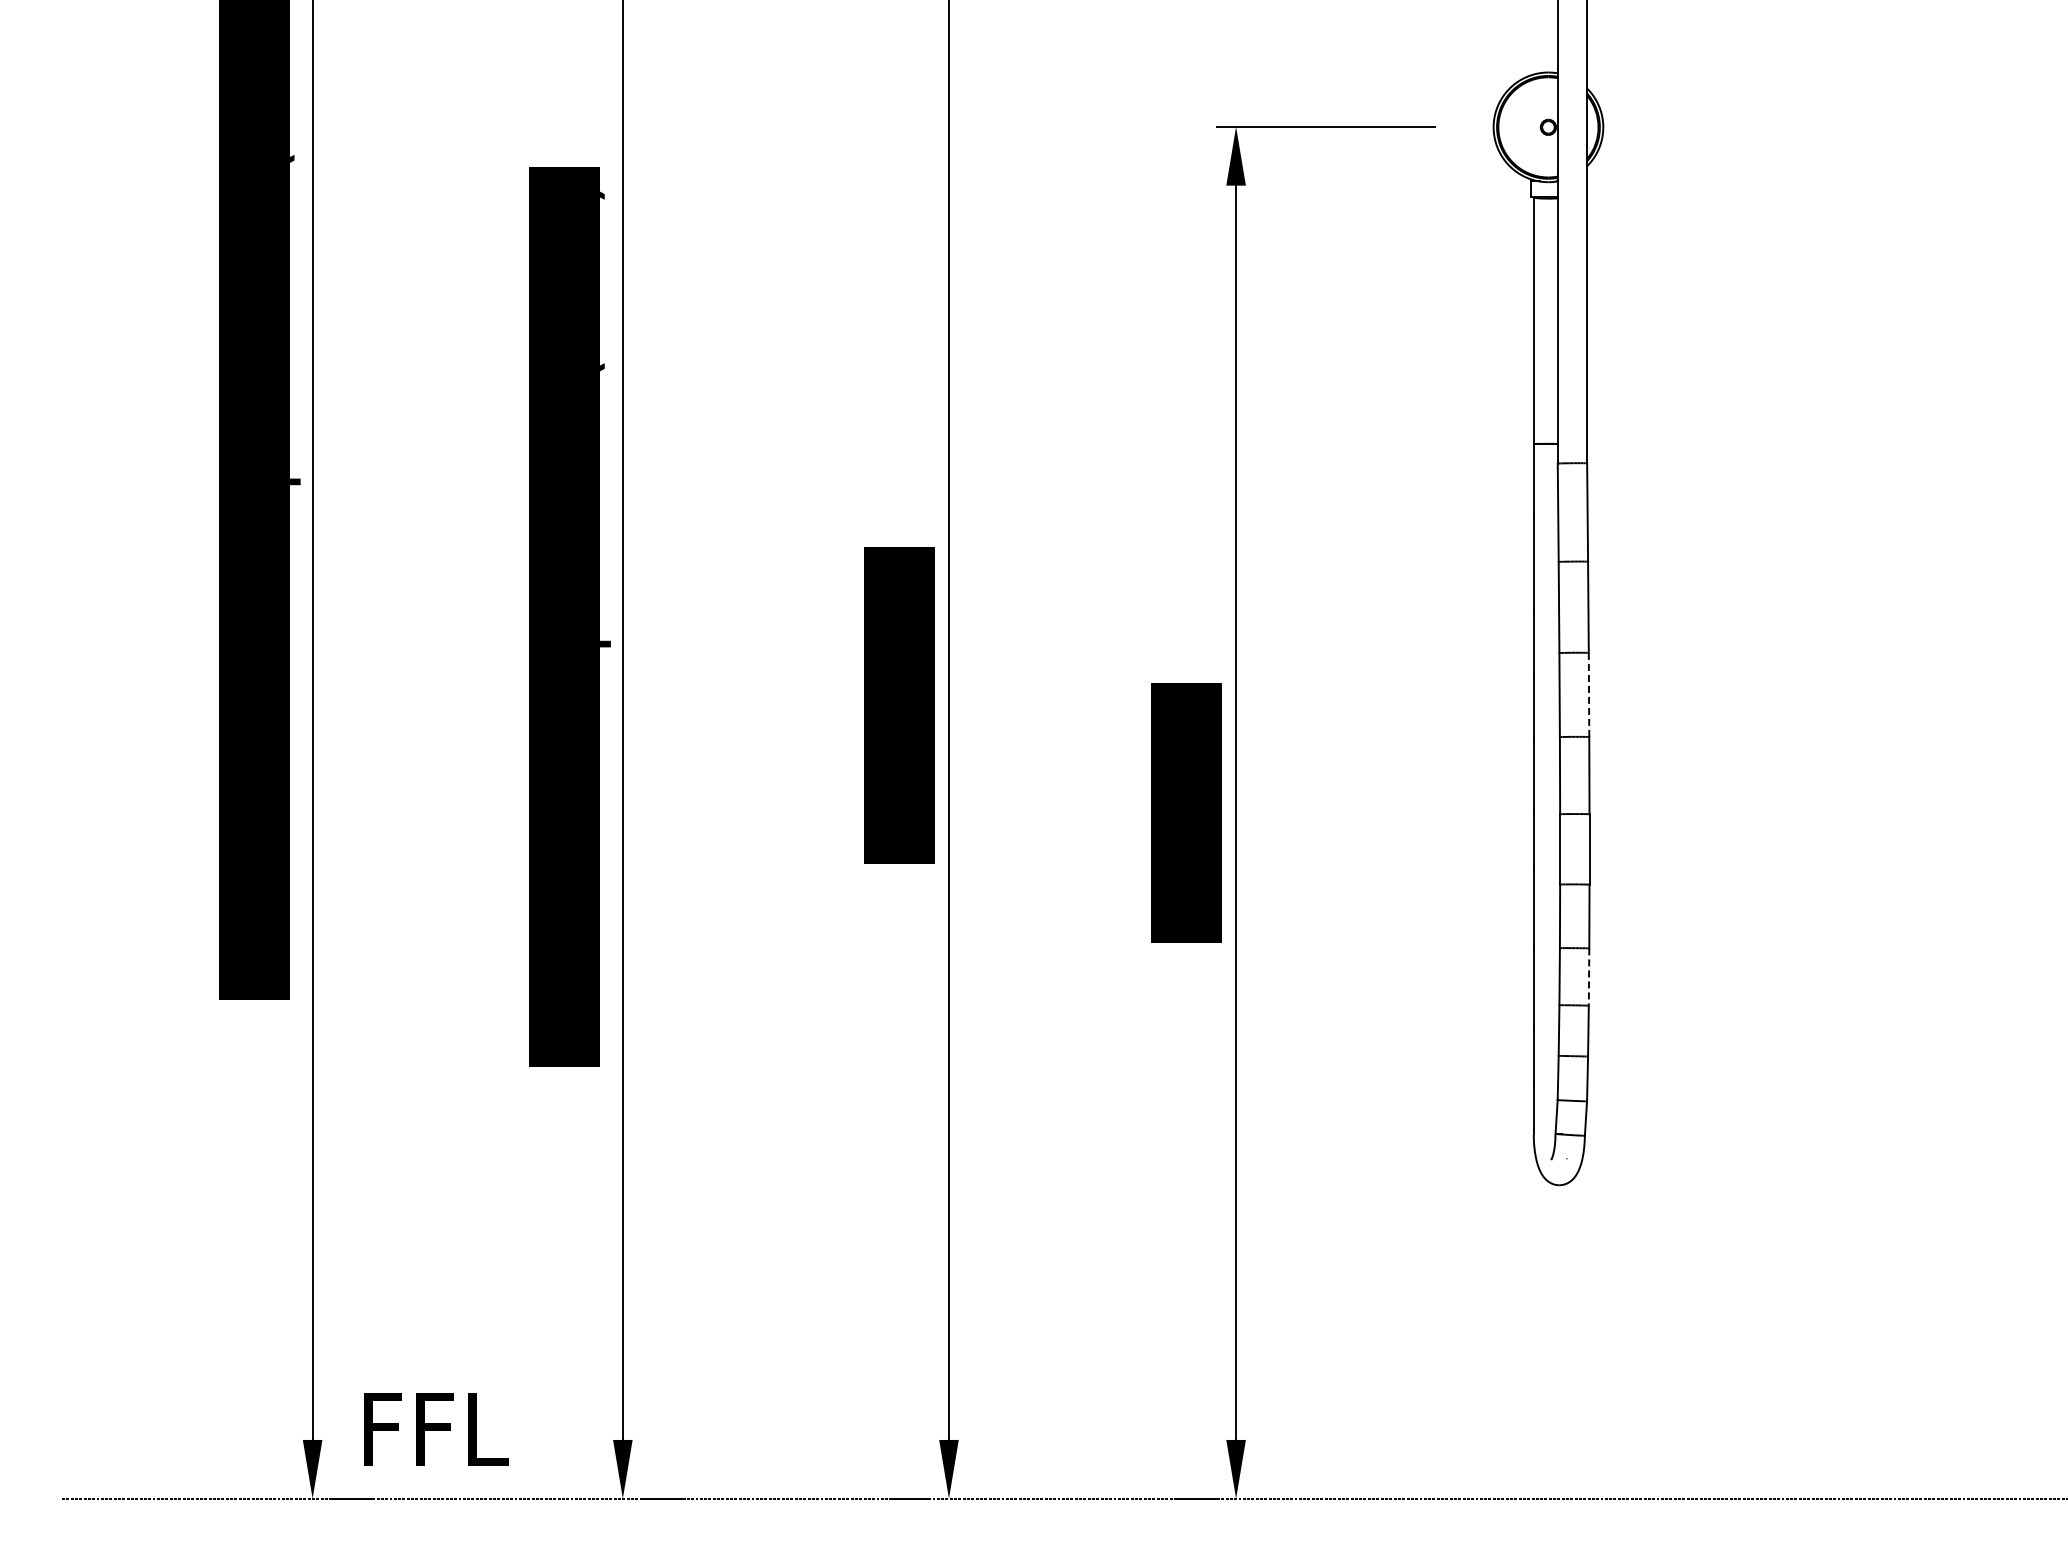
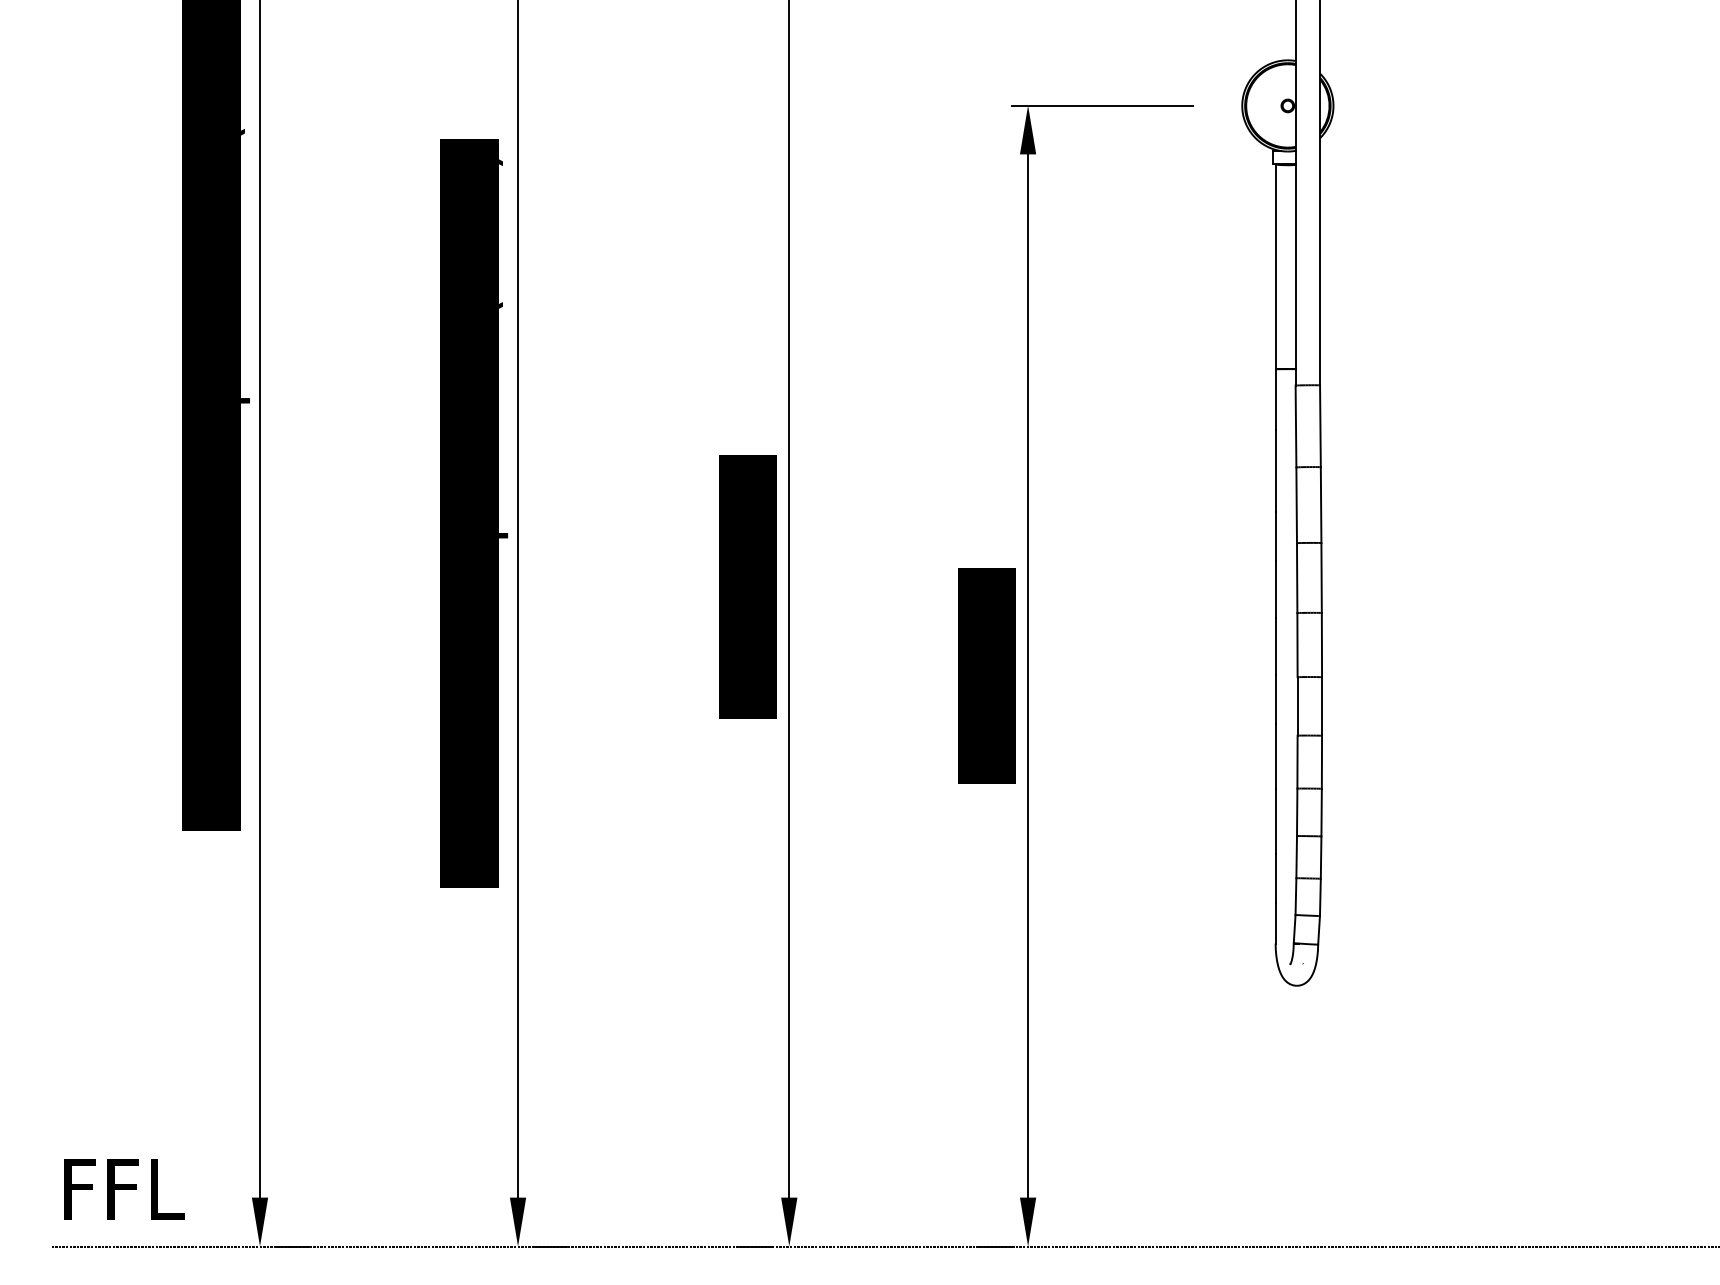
line: (1589, 695) -> (1322, 578), dashed -> solid
line: (1589, 977) -> (1322, 812), dashed -> solid
text: (436, 1429) -> (124, 1188), moved

